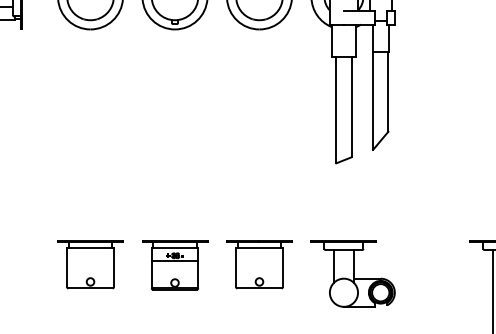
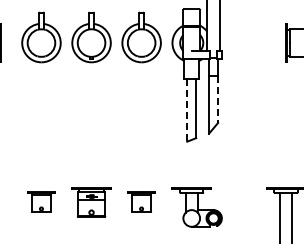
line: (389, 92) -> (218, 99), solid -> dashed
line: (336, 110) -> (187, 110), solid -> dashed
part: (90, 264) -> (41, 201), size x0.7
part: (259, 264) -> (141, 201), size x0.7

